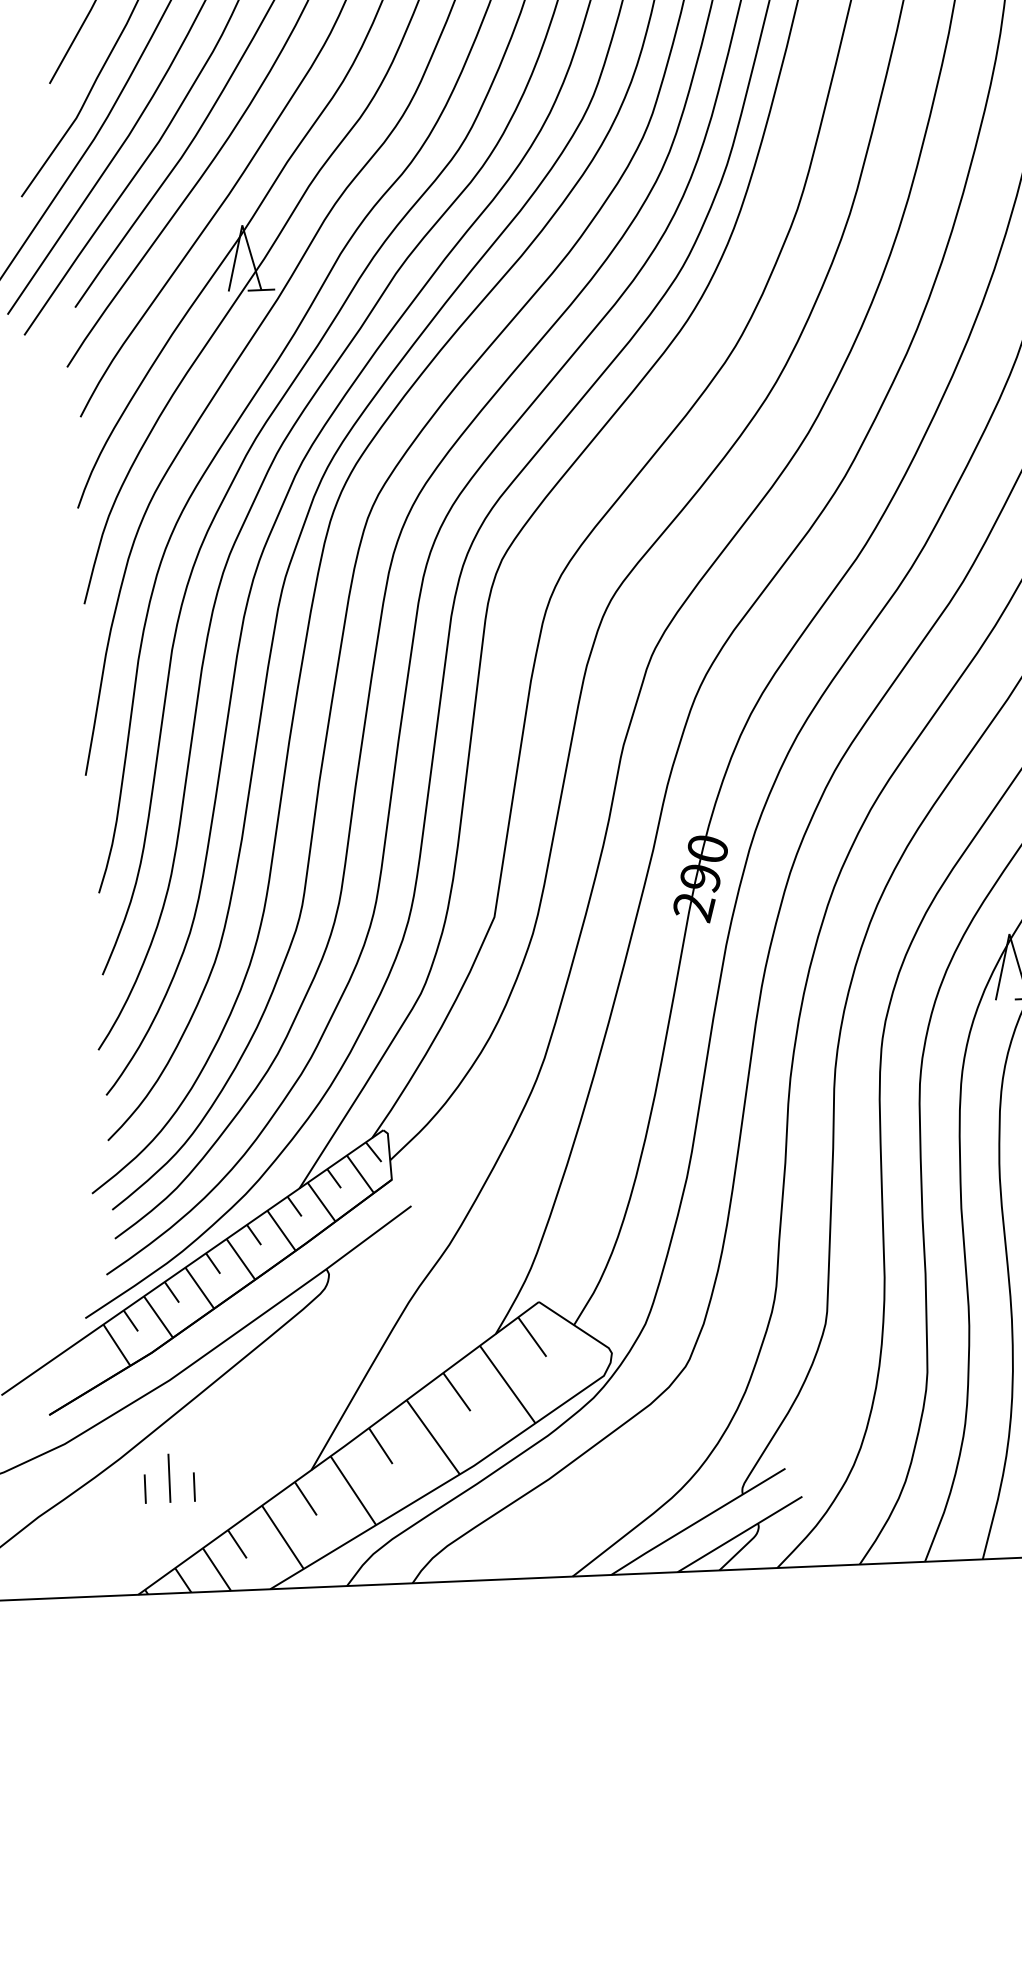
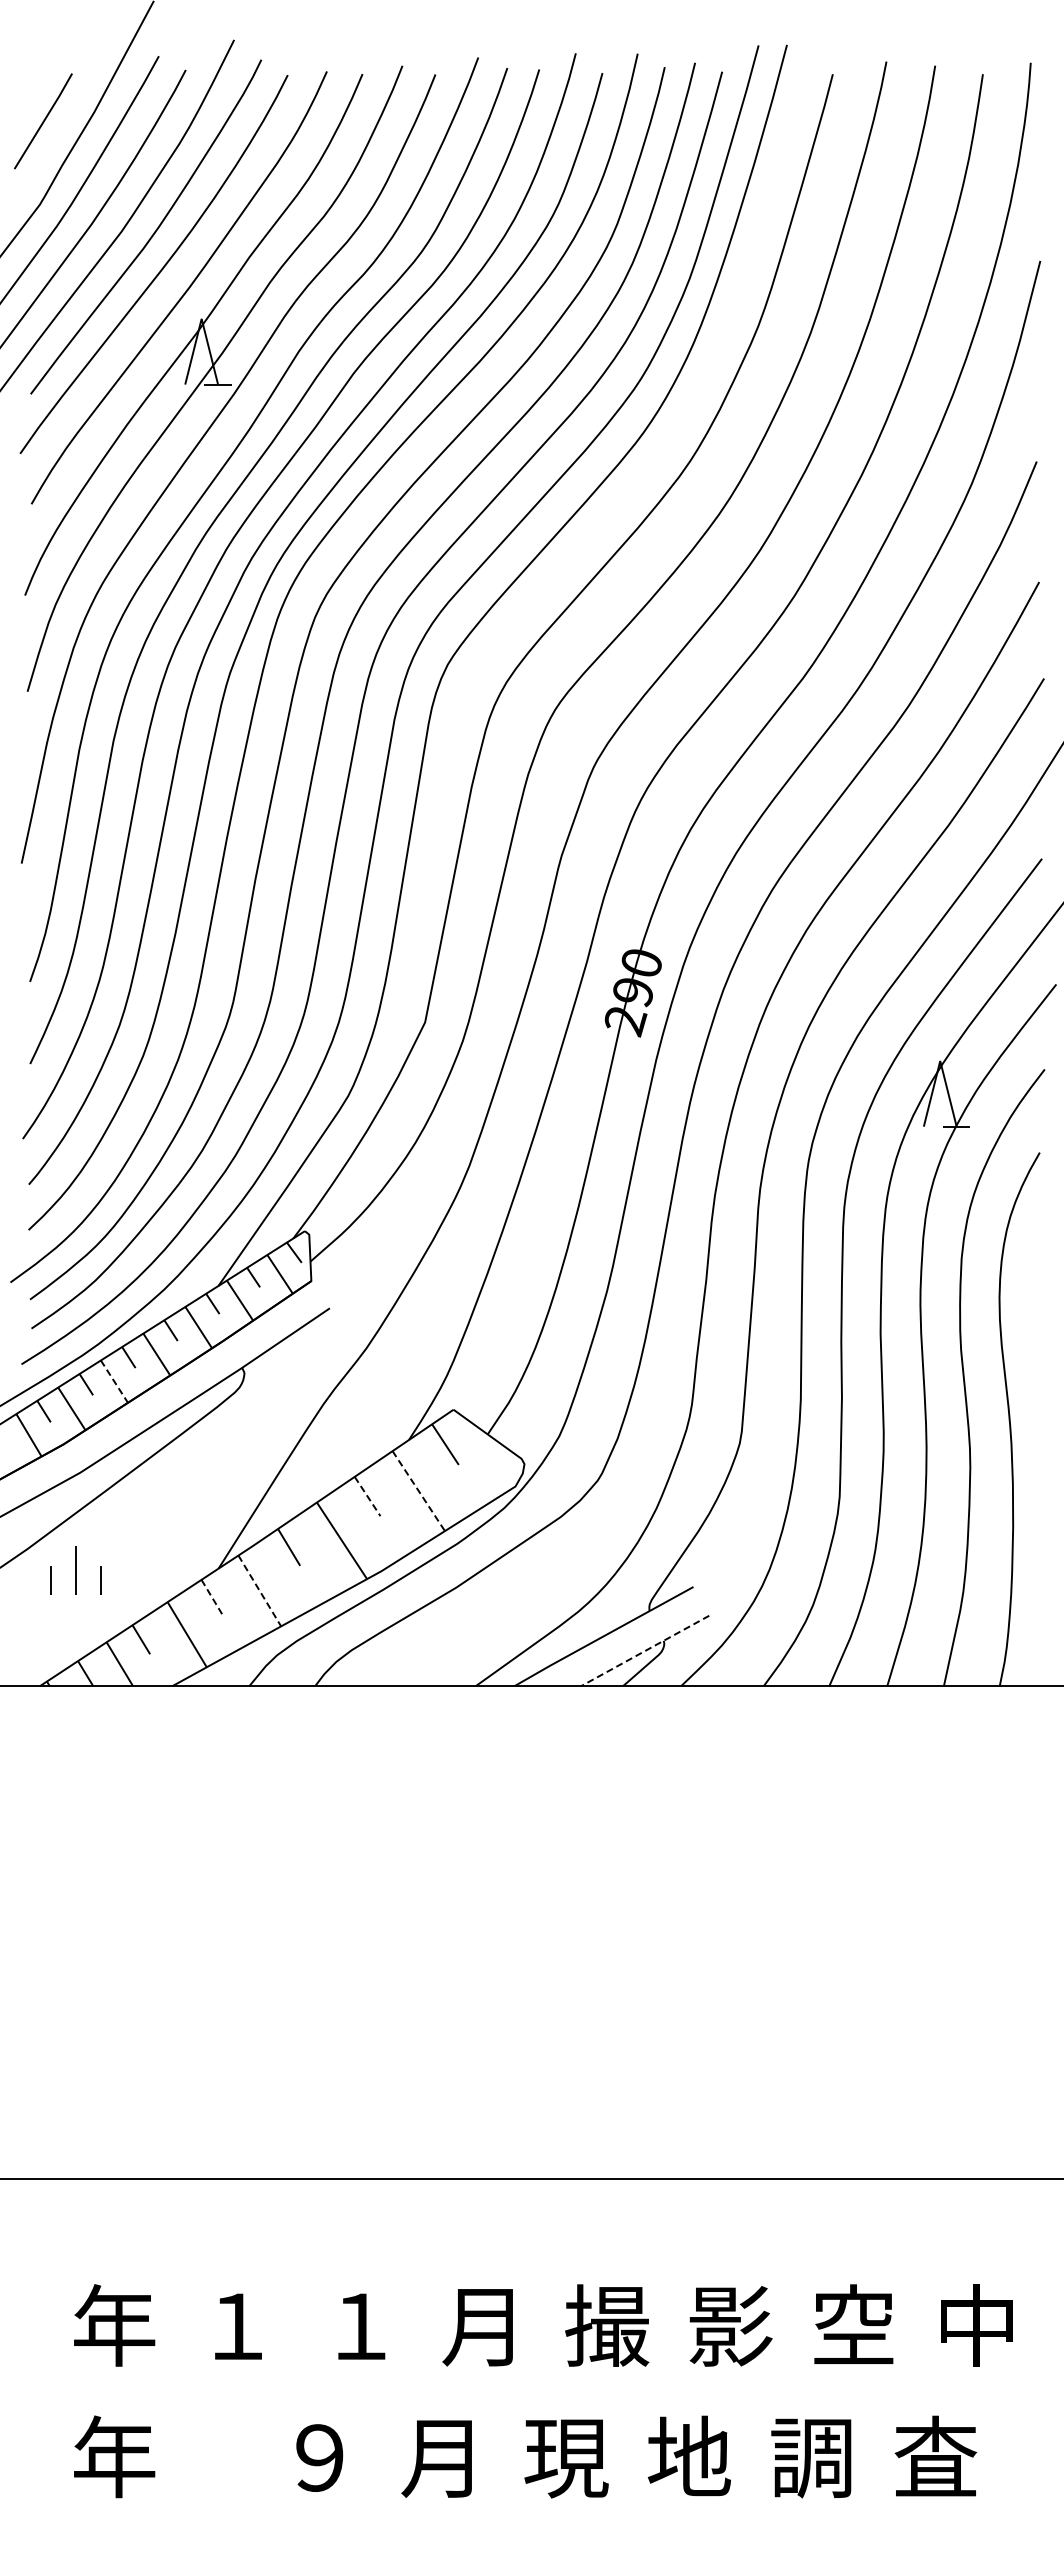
line: (199, 1289) -> (114, 1382), solid -> dashed
line: (507, 1384) -> (418, 1491), solid -> dashed
line: (456, 1392) -> (367, 1496), solid -> dashed
line: (354, 1491) -> (260, 1591), solid -> dashed
line: (306, 1499) -> (212, 1597), solid -> dashed
line: (739, 1534) -> (644, 1651), solid -> dashed

